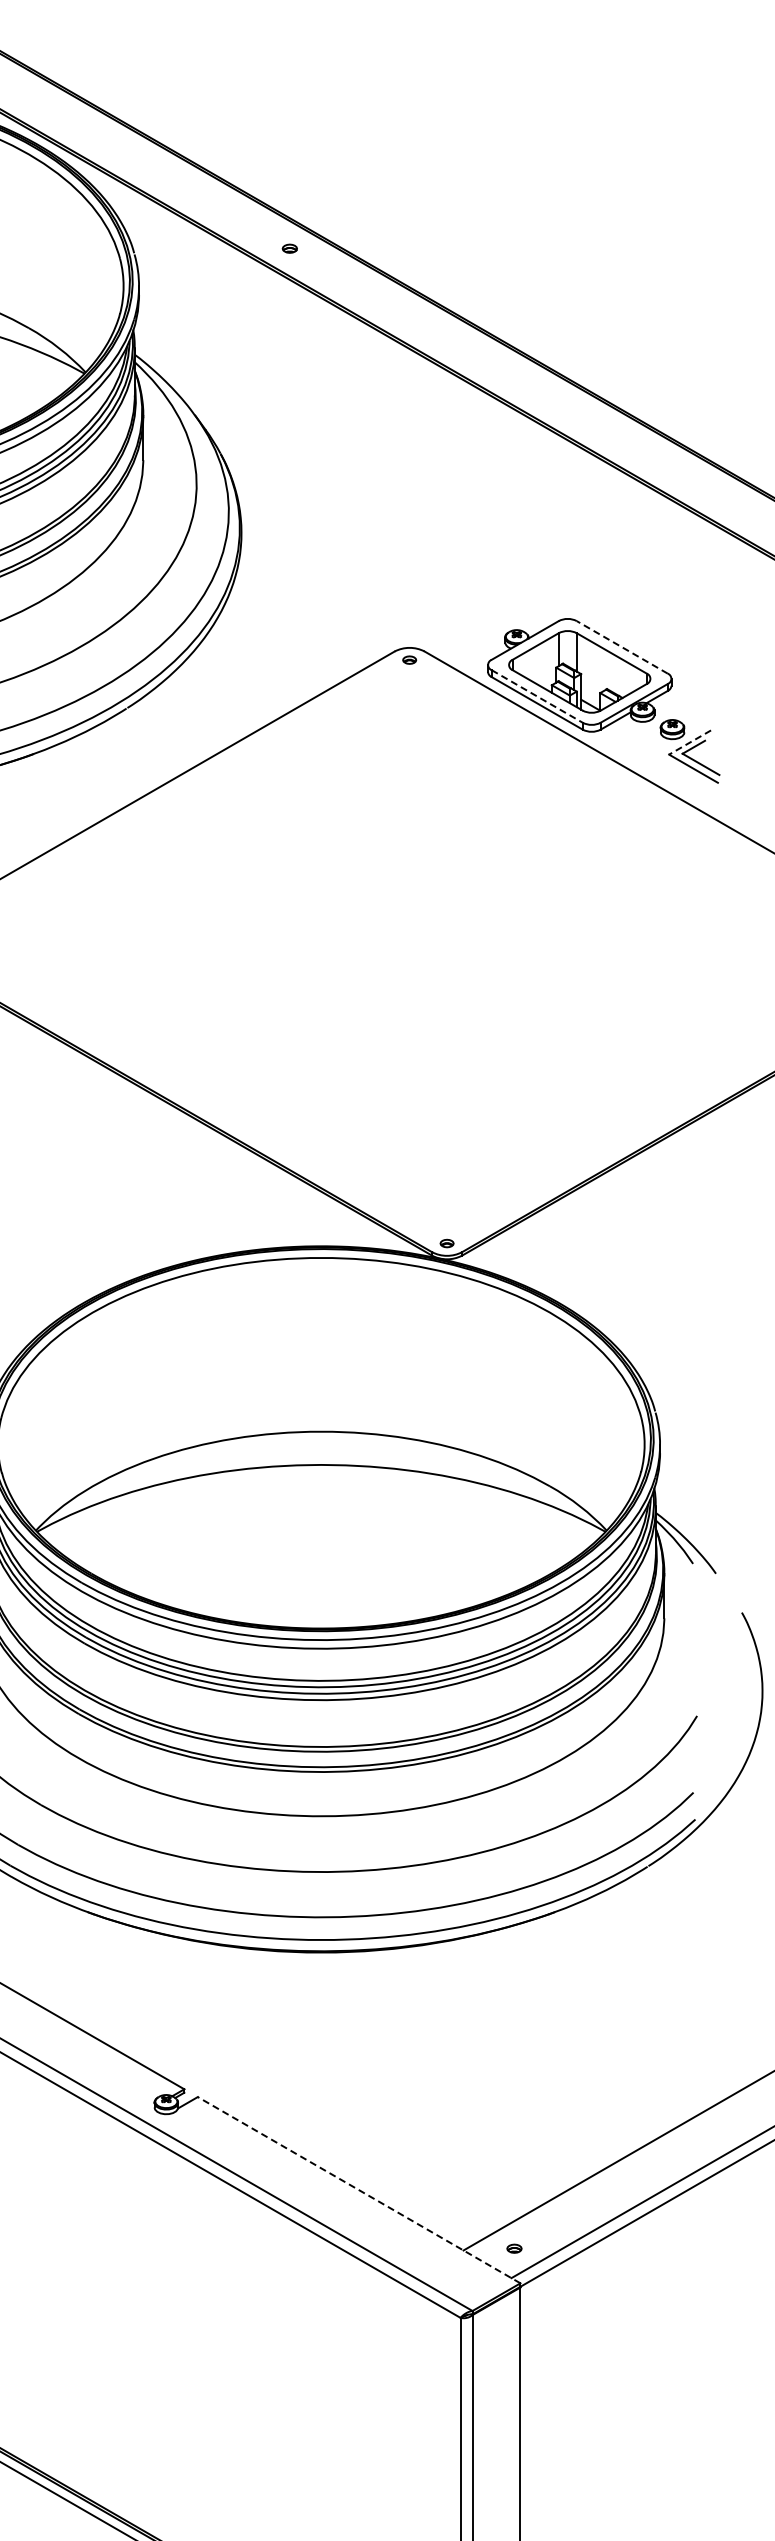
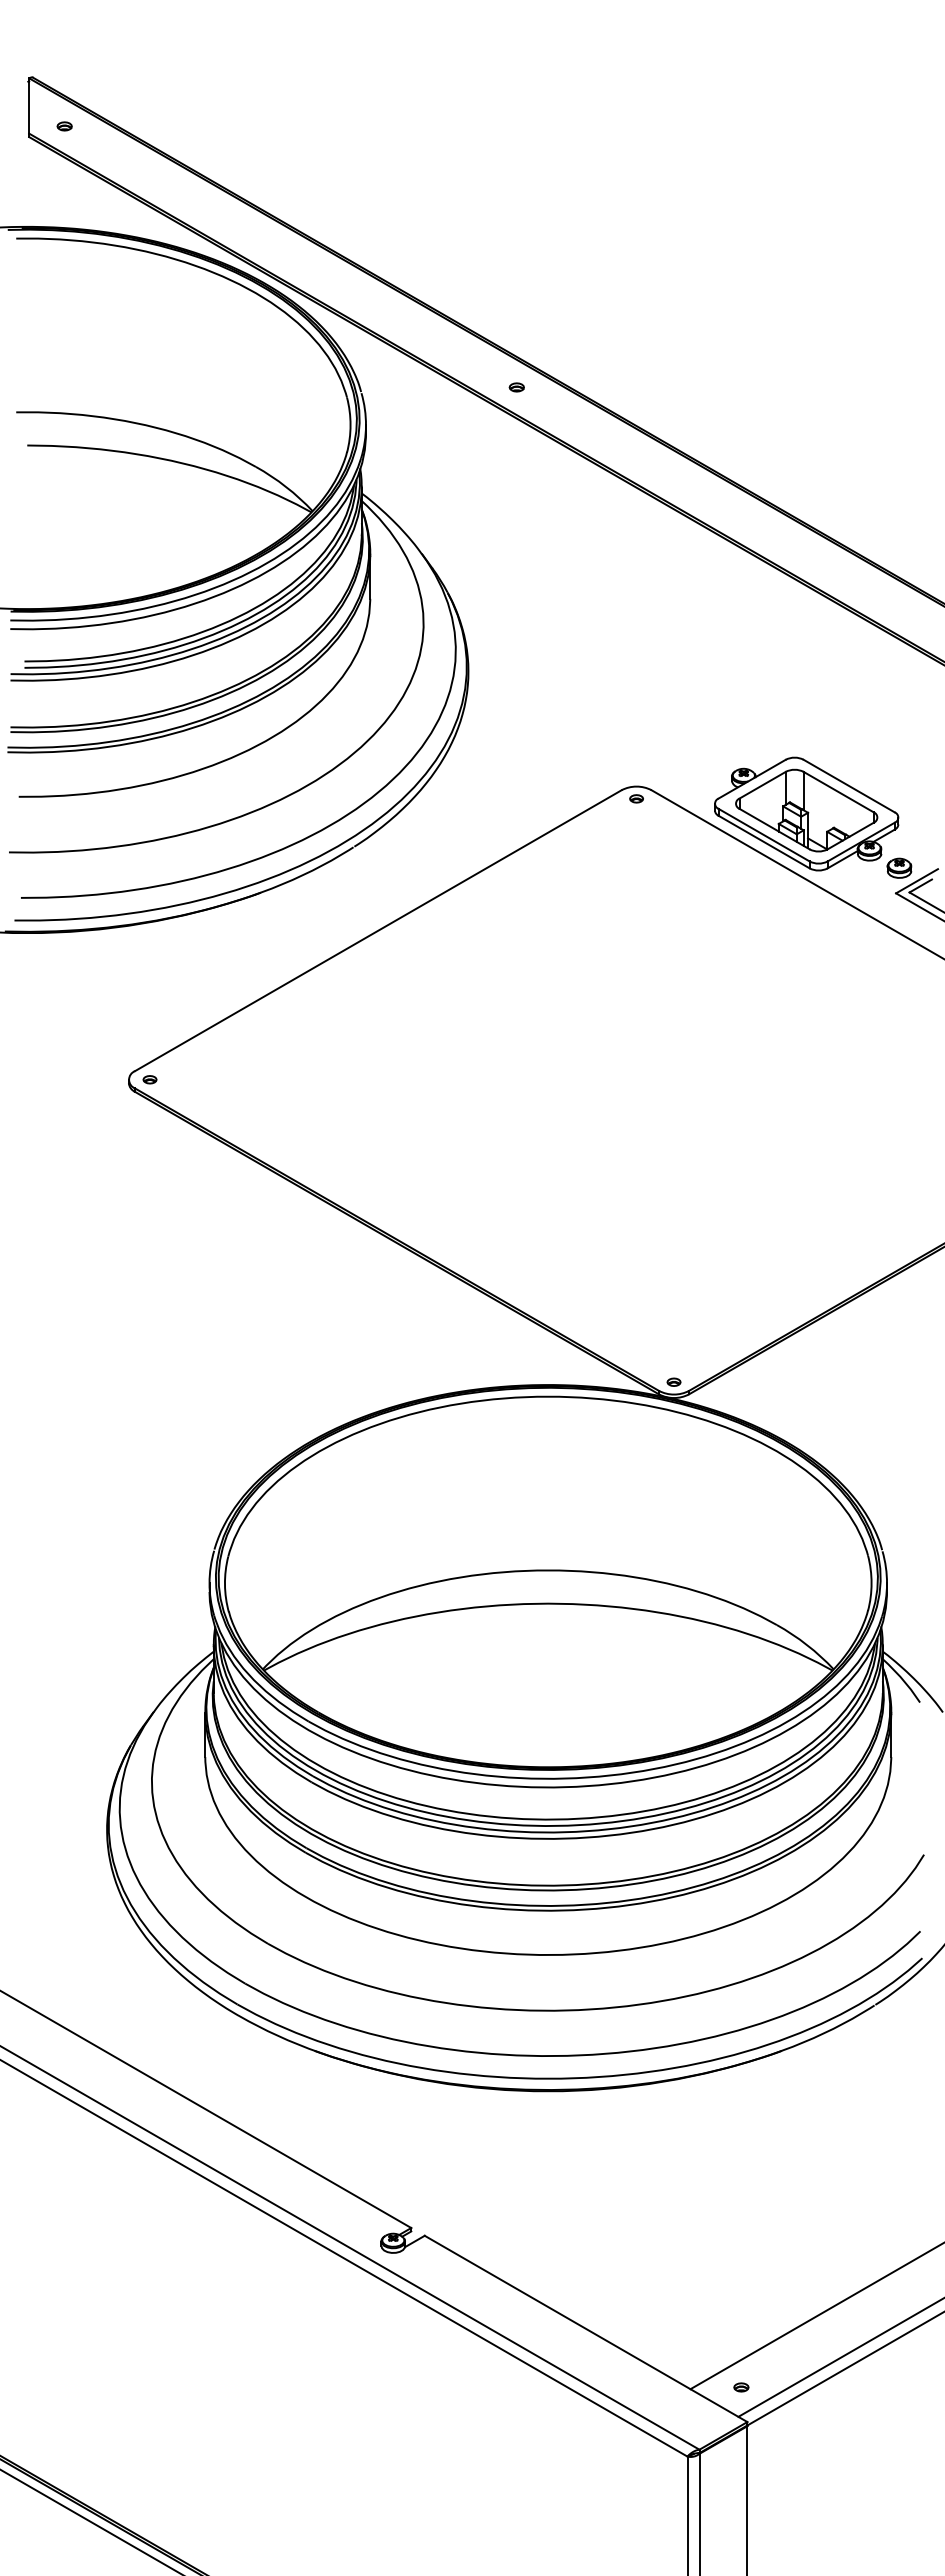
line: (622, 647) -> (849, 786), dashed -> solid
line: (537, 696) -> (764, 835), dashed -> solid
line: (689, 742) -> (916, 881), dashed -> solid
line: (358, 2189) -> (585, 2328), dashed -> solid

